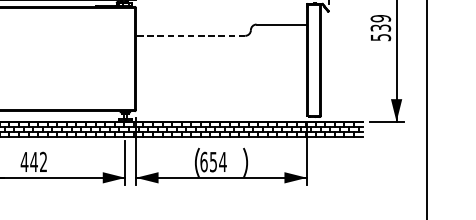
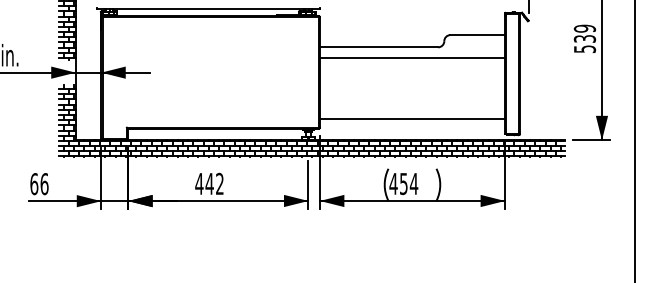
line: (190, 36) -> (378, 47), dashed -> solid
line: (221, 45) -> (412, 57), added
line: (221, 101) -> (412, 118), added
text: (203, 161) -> (393, 183), 654 -> 454

